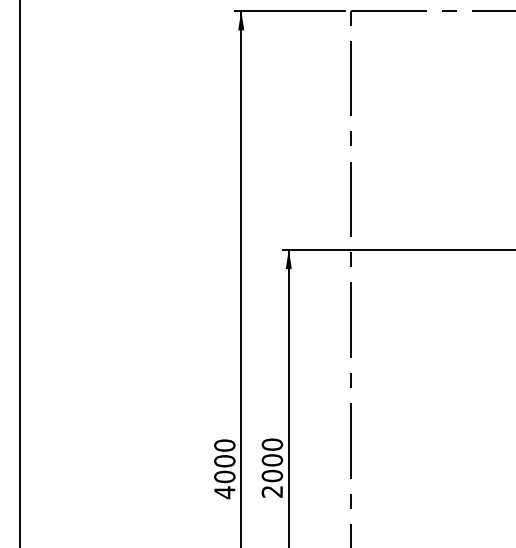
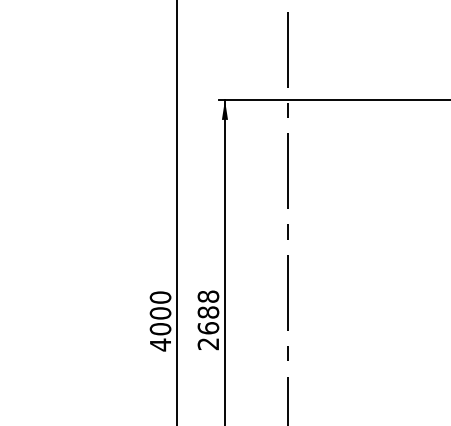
text: (271, 460) -> (207, 312), 2000 -> 2688

